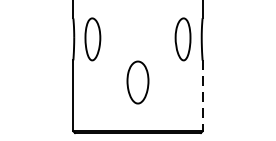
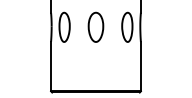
part: (137, 81) -> (95, 26), moved
line: (201, 95) -> (140, 66), dashed -> solid

